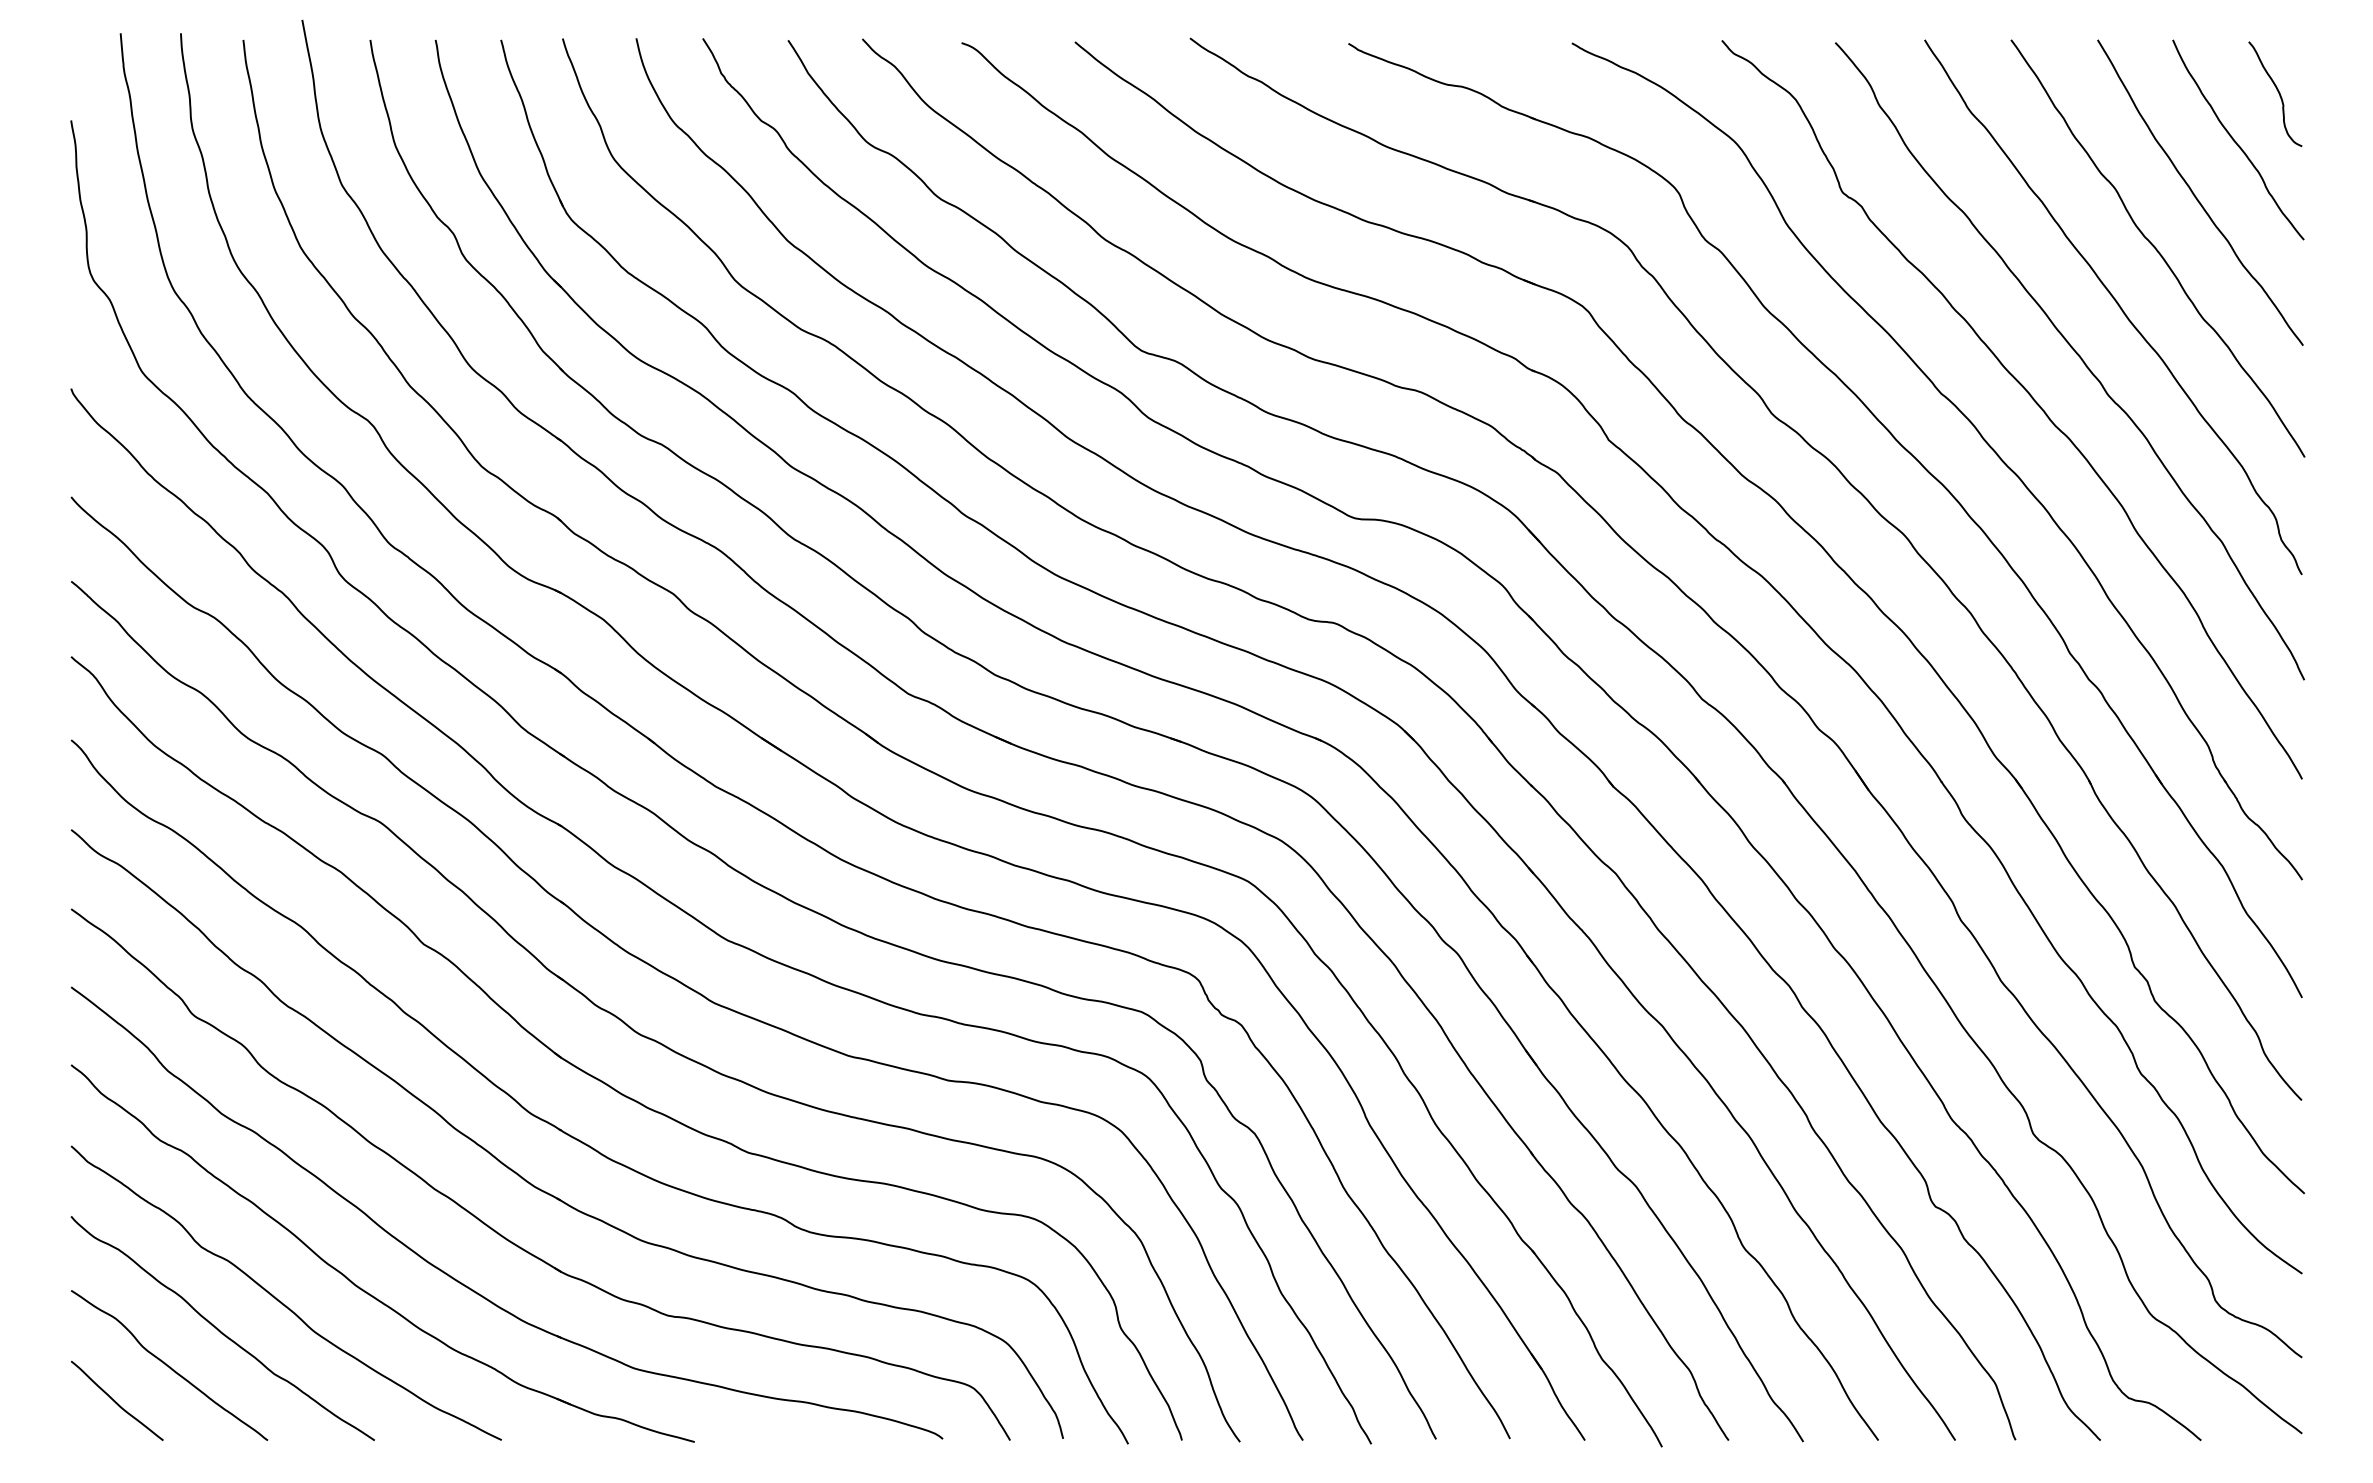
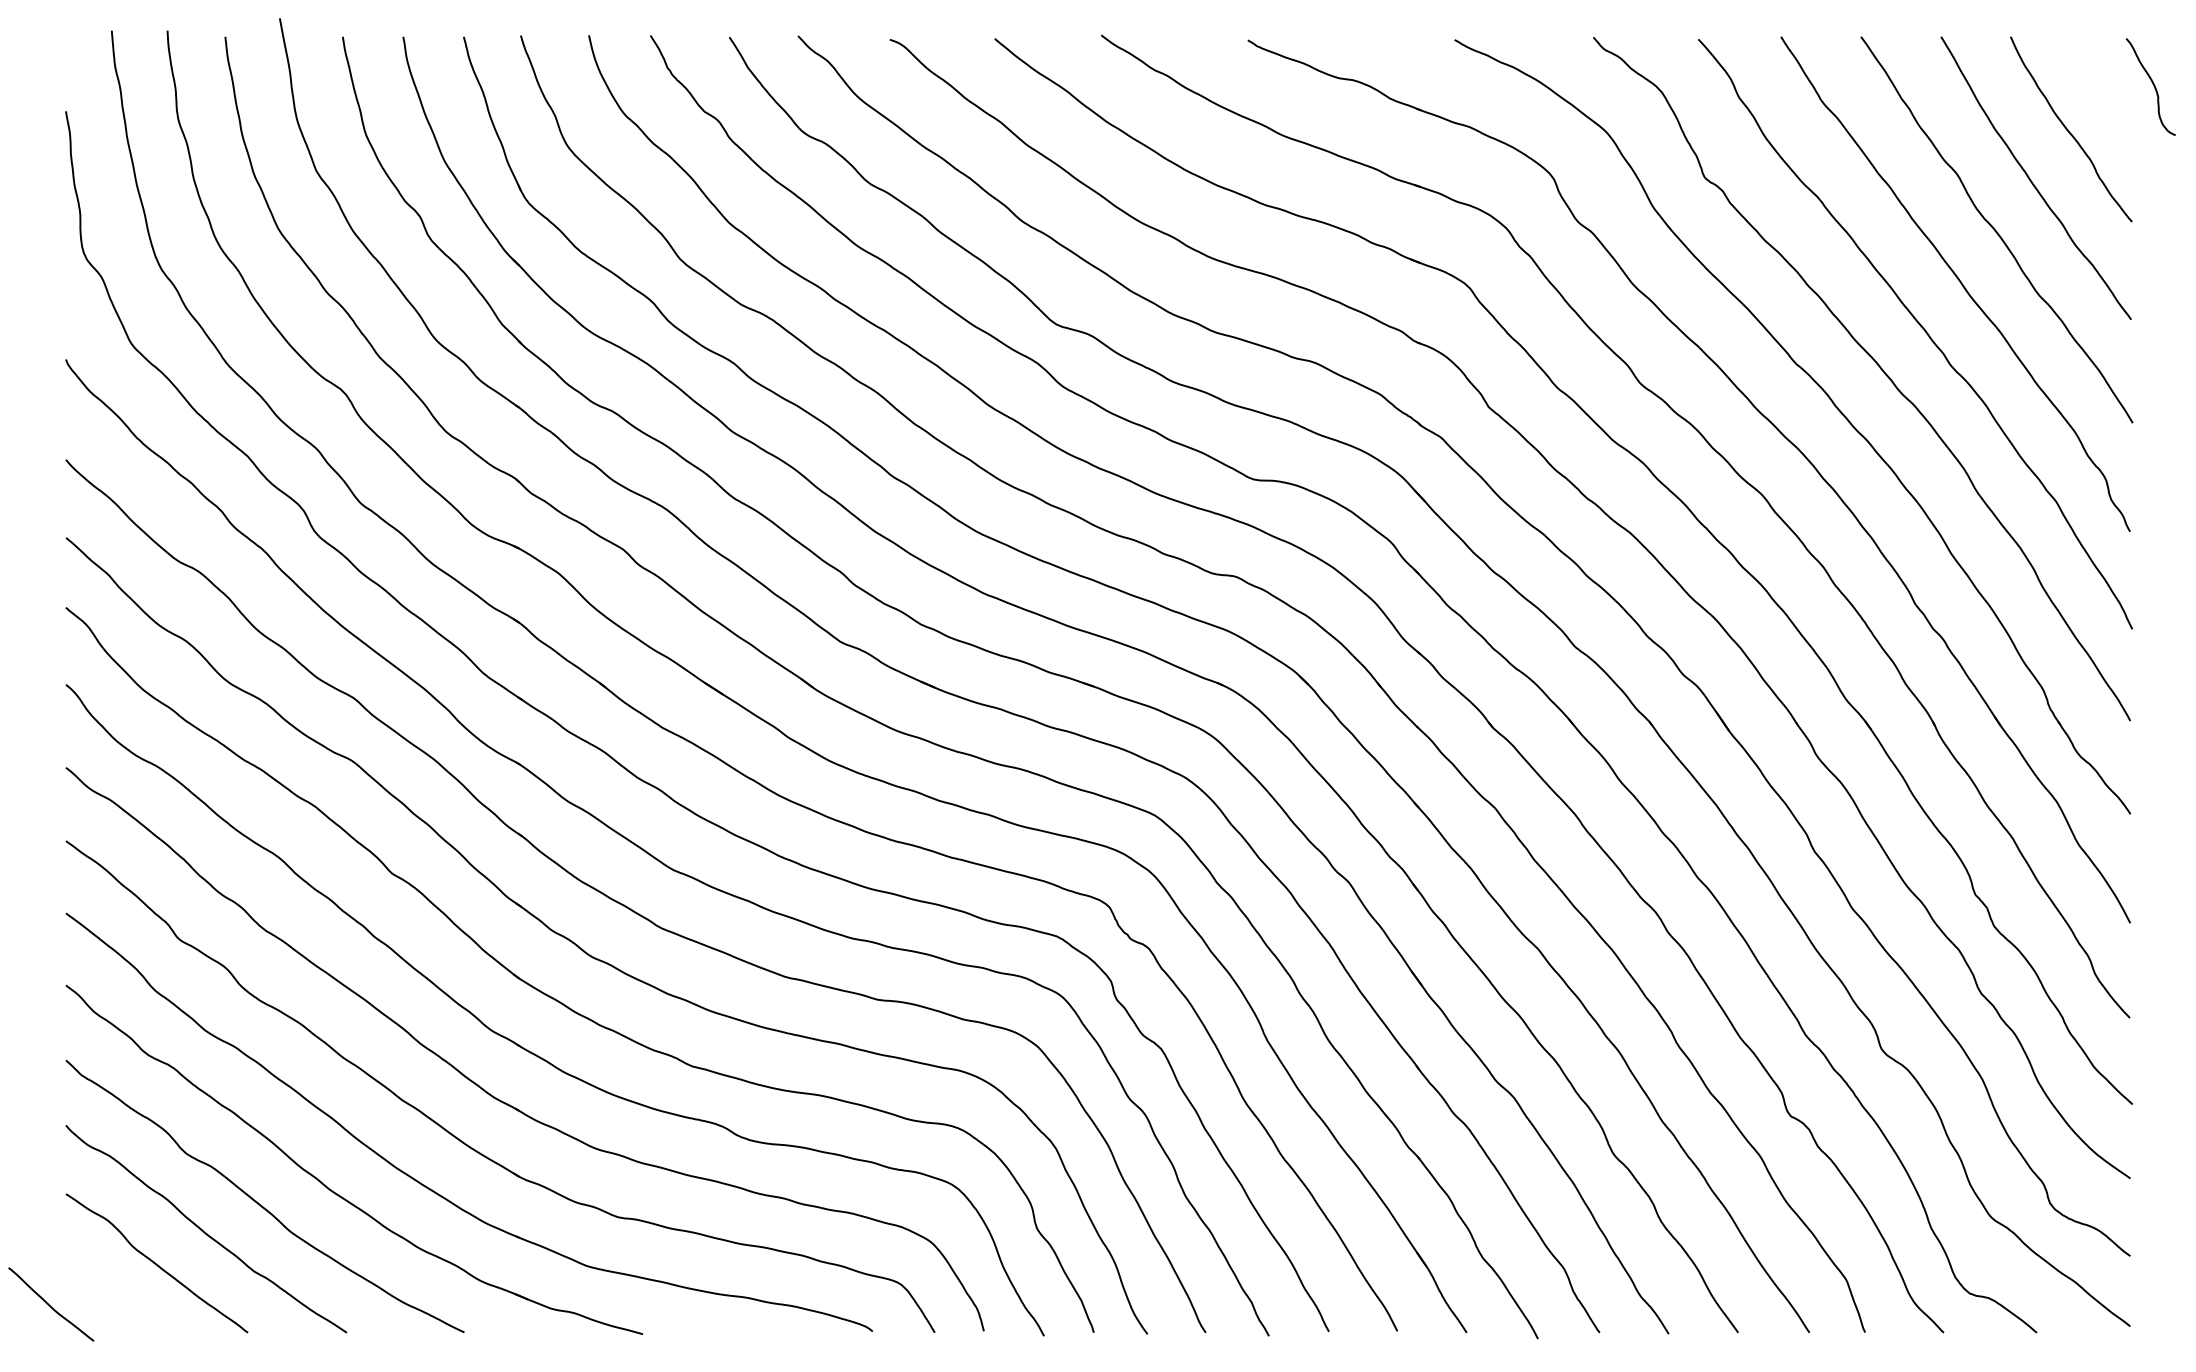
curve: (2278, 93) -> (2153, 86), moved
curve: (116, 1401) -> (50, 1305), moved

